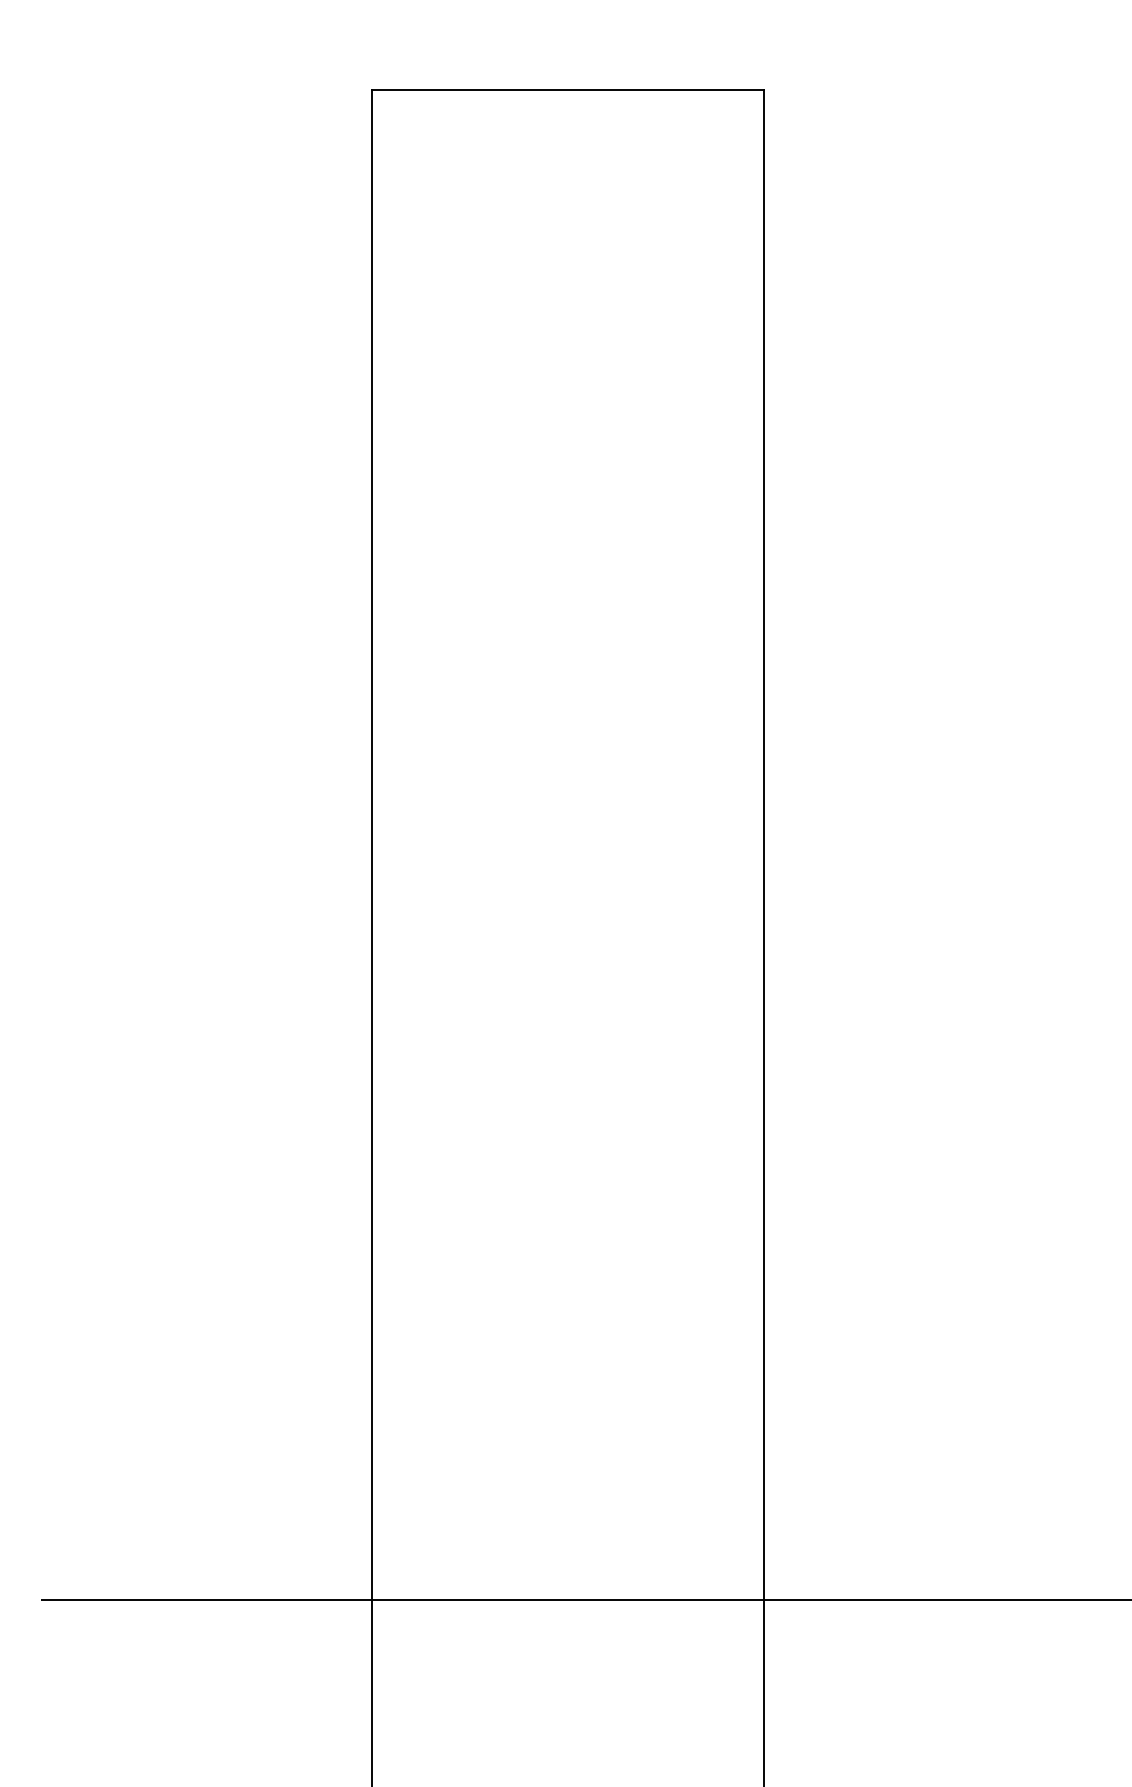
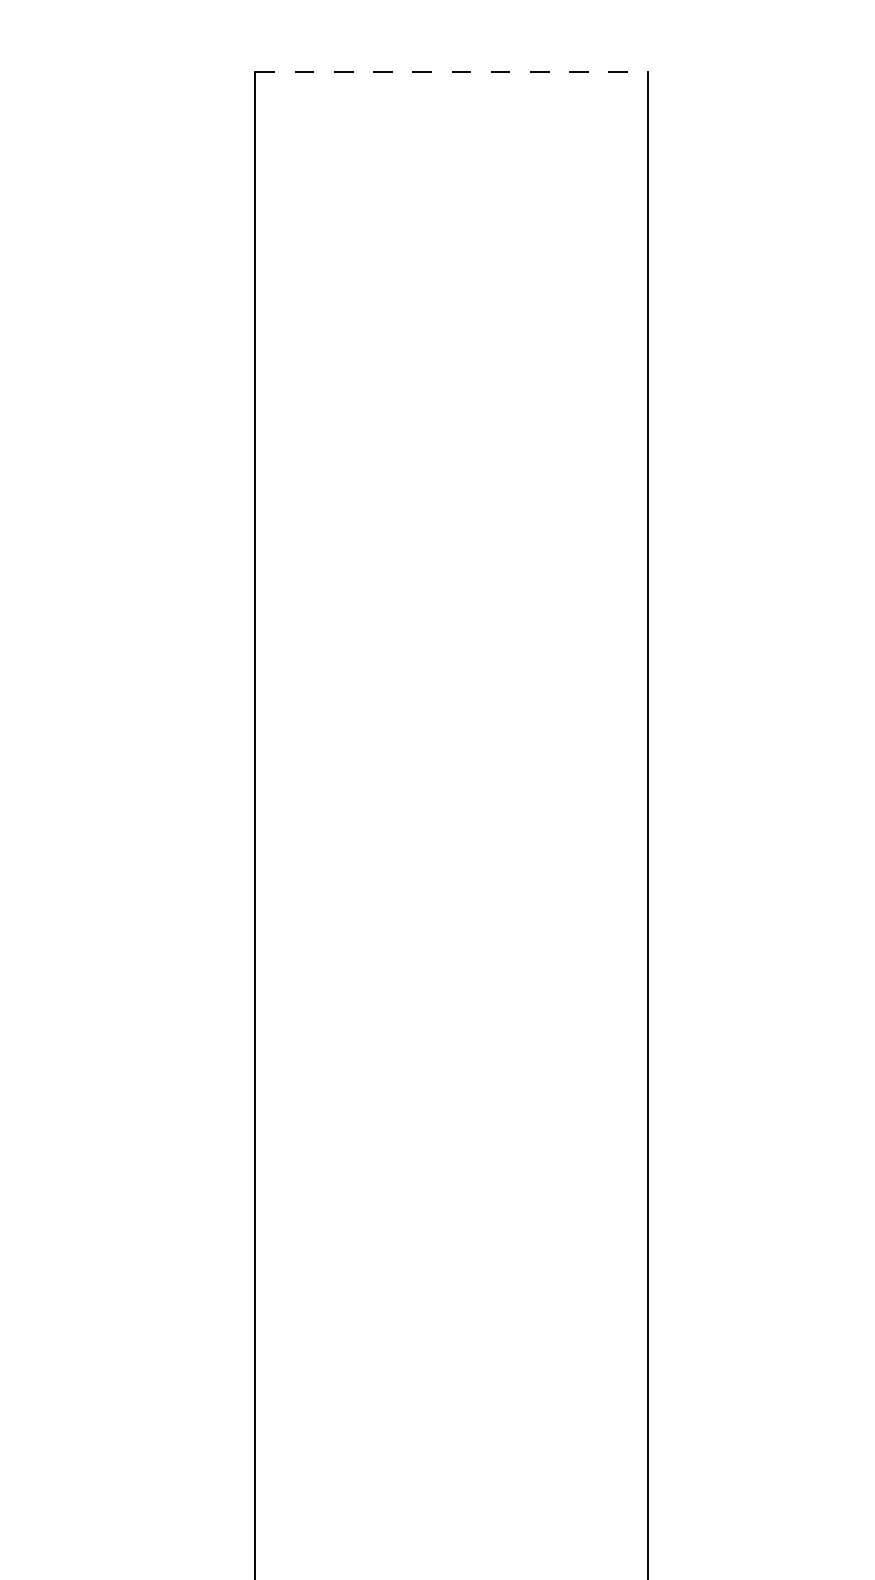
line: (568, 89) -> (452, 71), solid -> dashed

